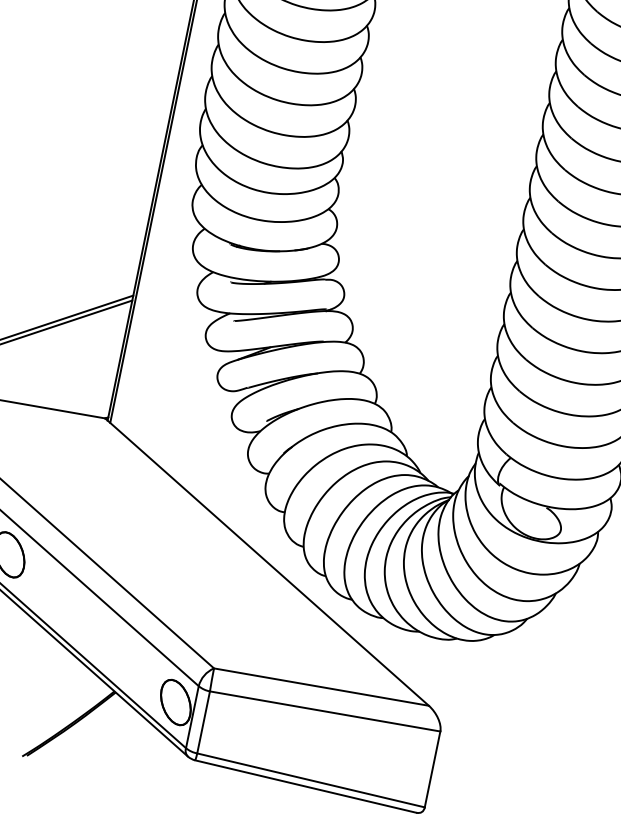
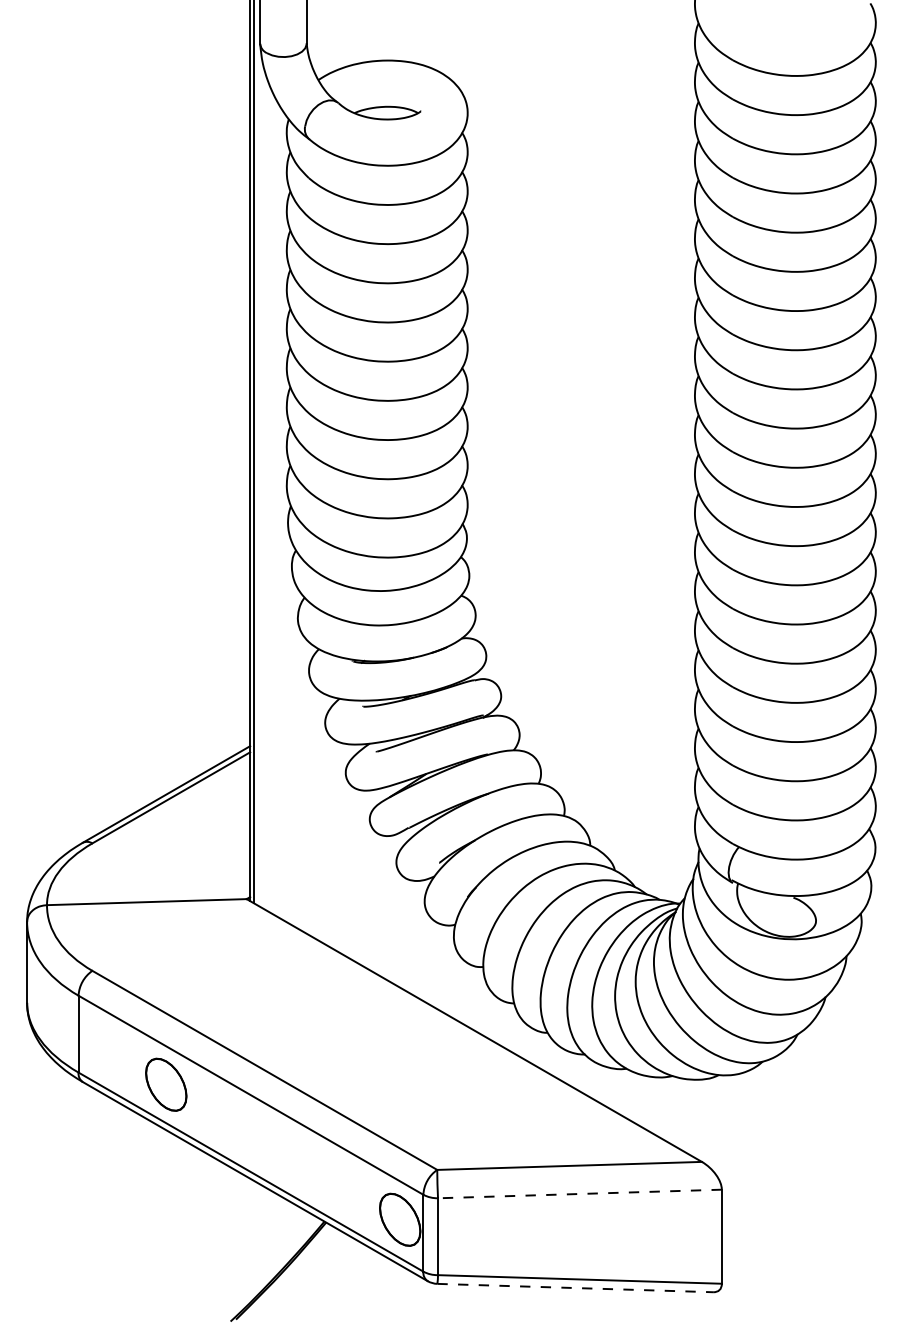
line: (324, 710) -> (579, 1193), solid -> dashed
line: (305, 786) -> (575, 1288), solid -> dashed

